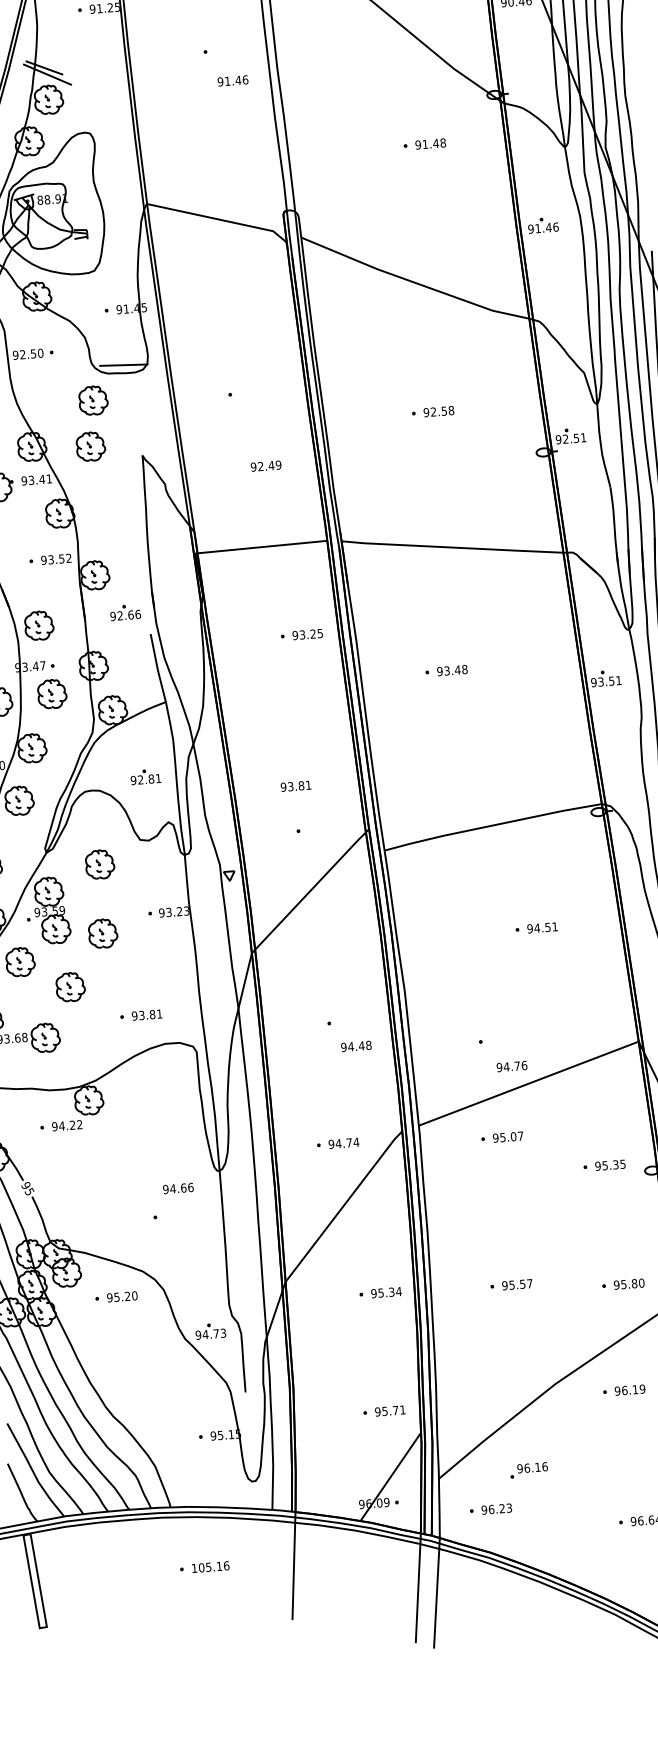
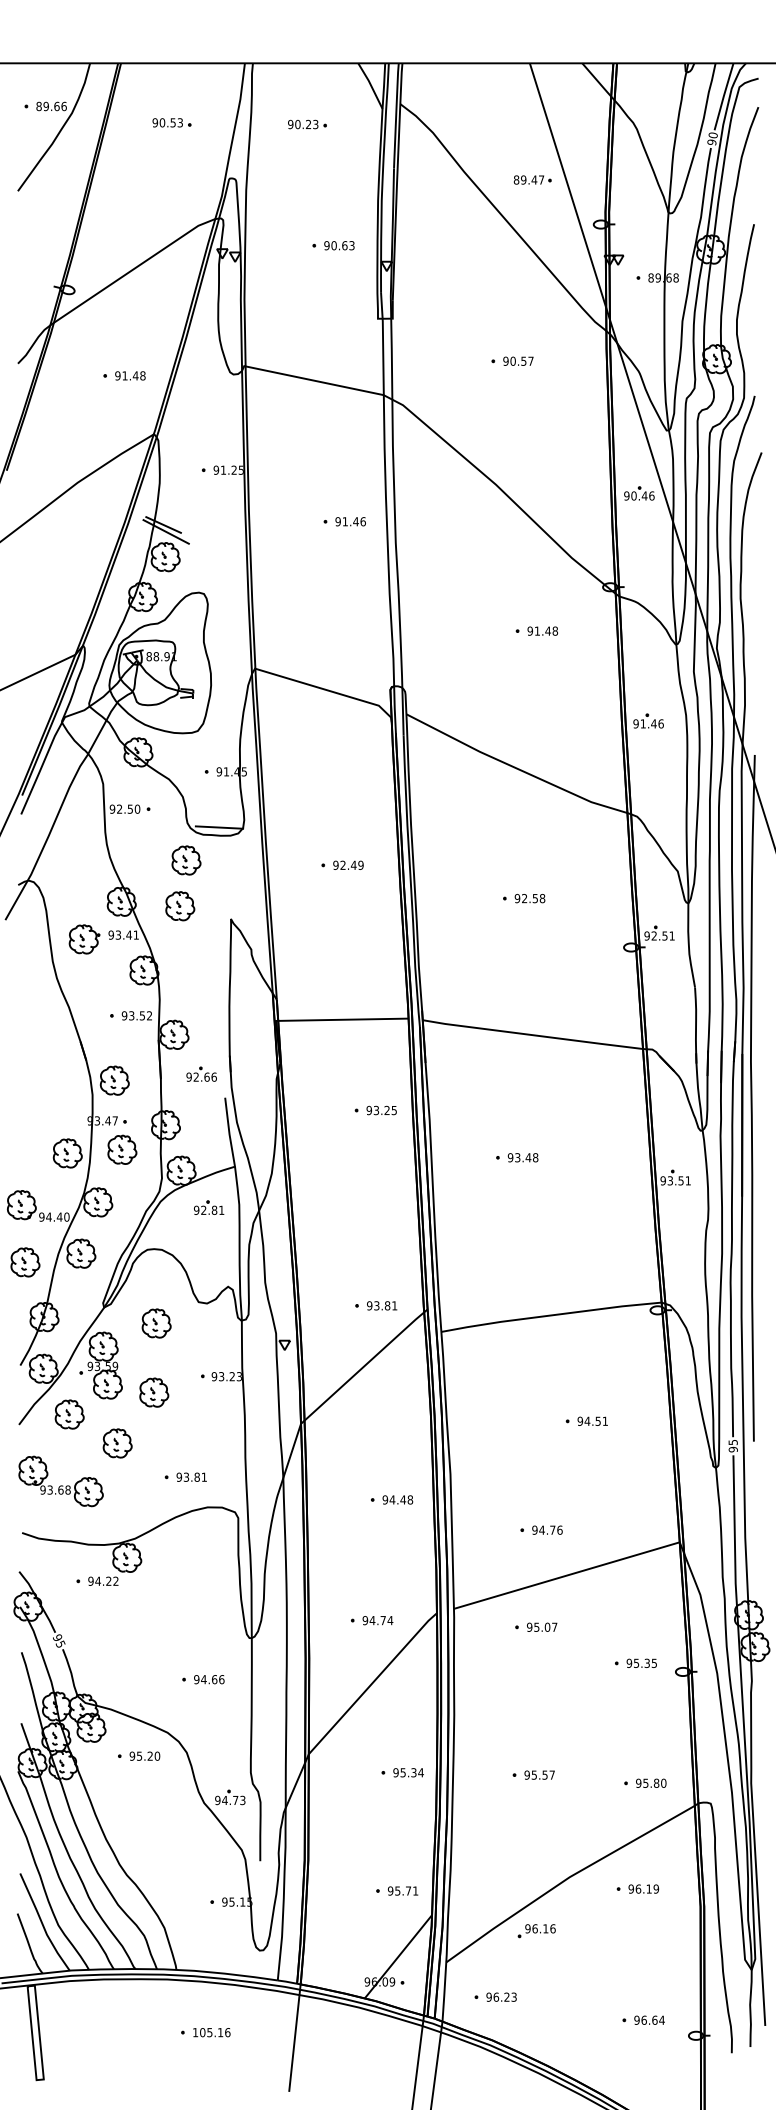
text: (232, 80) -> (350, 521), moved
text: (266, 465) -> (348, 864), moved
part: (146, 776) -> (209, 1207), moved
text: (296, 785) -> (382, 1305), moved
text: (355, 1046) -> (397, 1499), moved
text: (511, 1065) -> (547, 1529), moved
text: (178, 1188) -> (209, 1679), moved
part: (528, 1470) -> (536, 1931), moved

